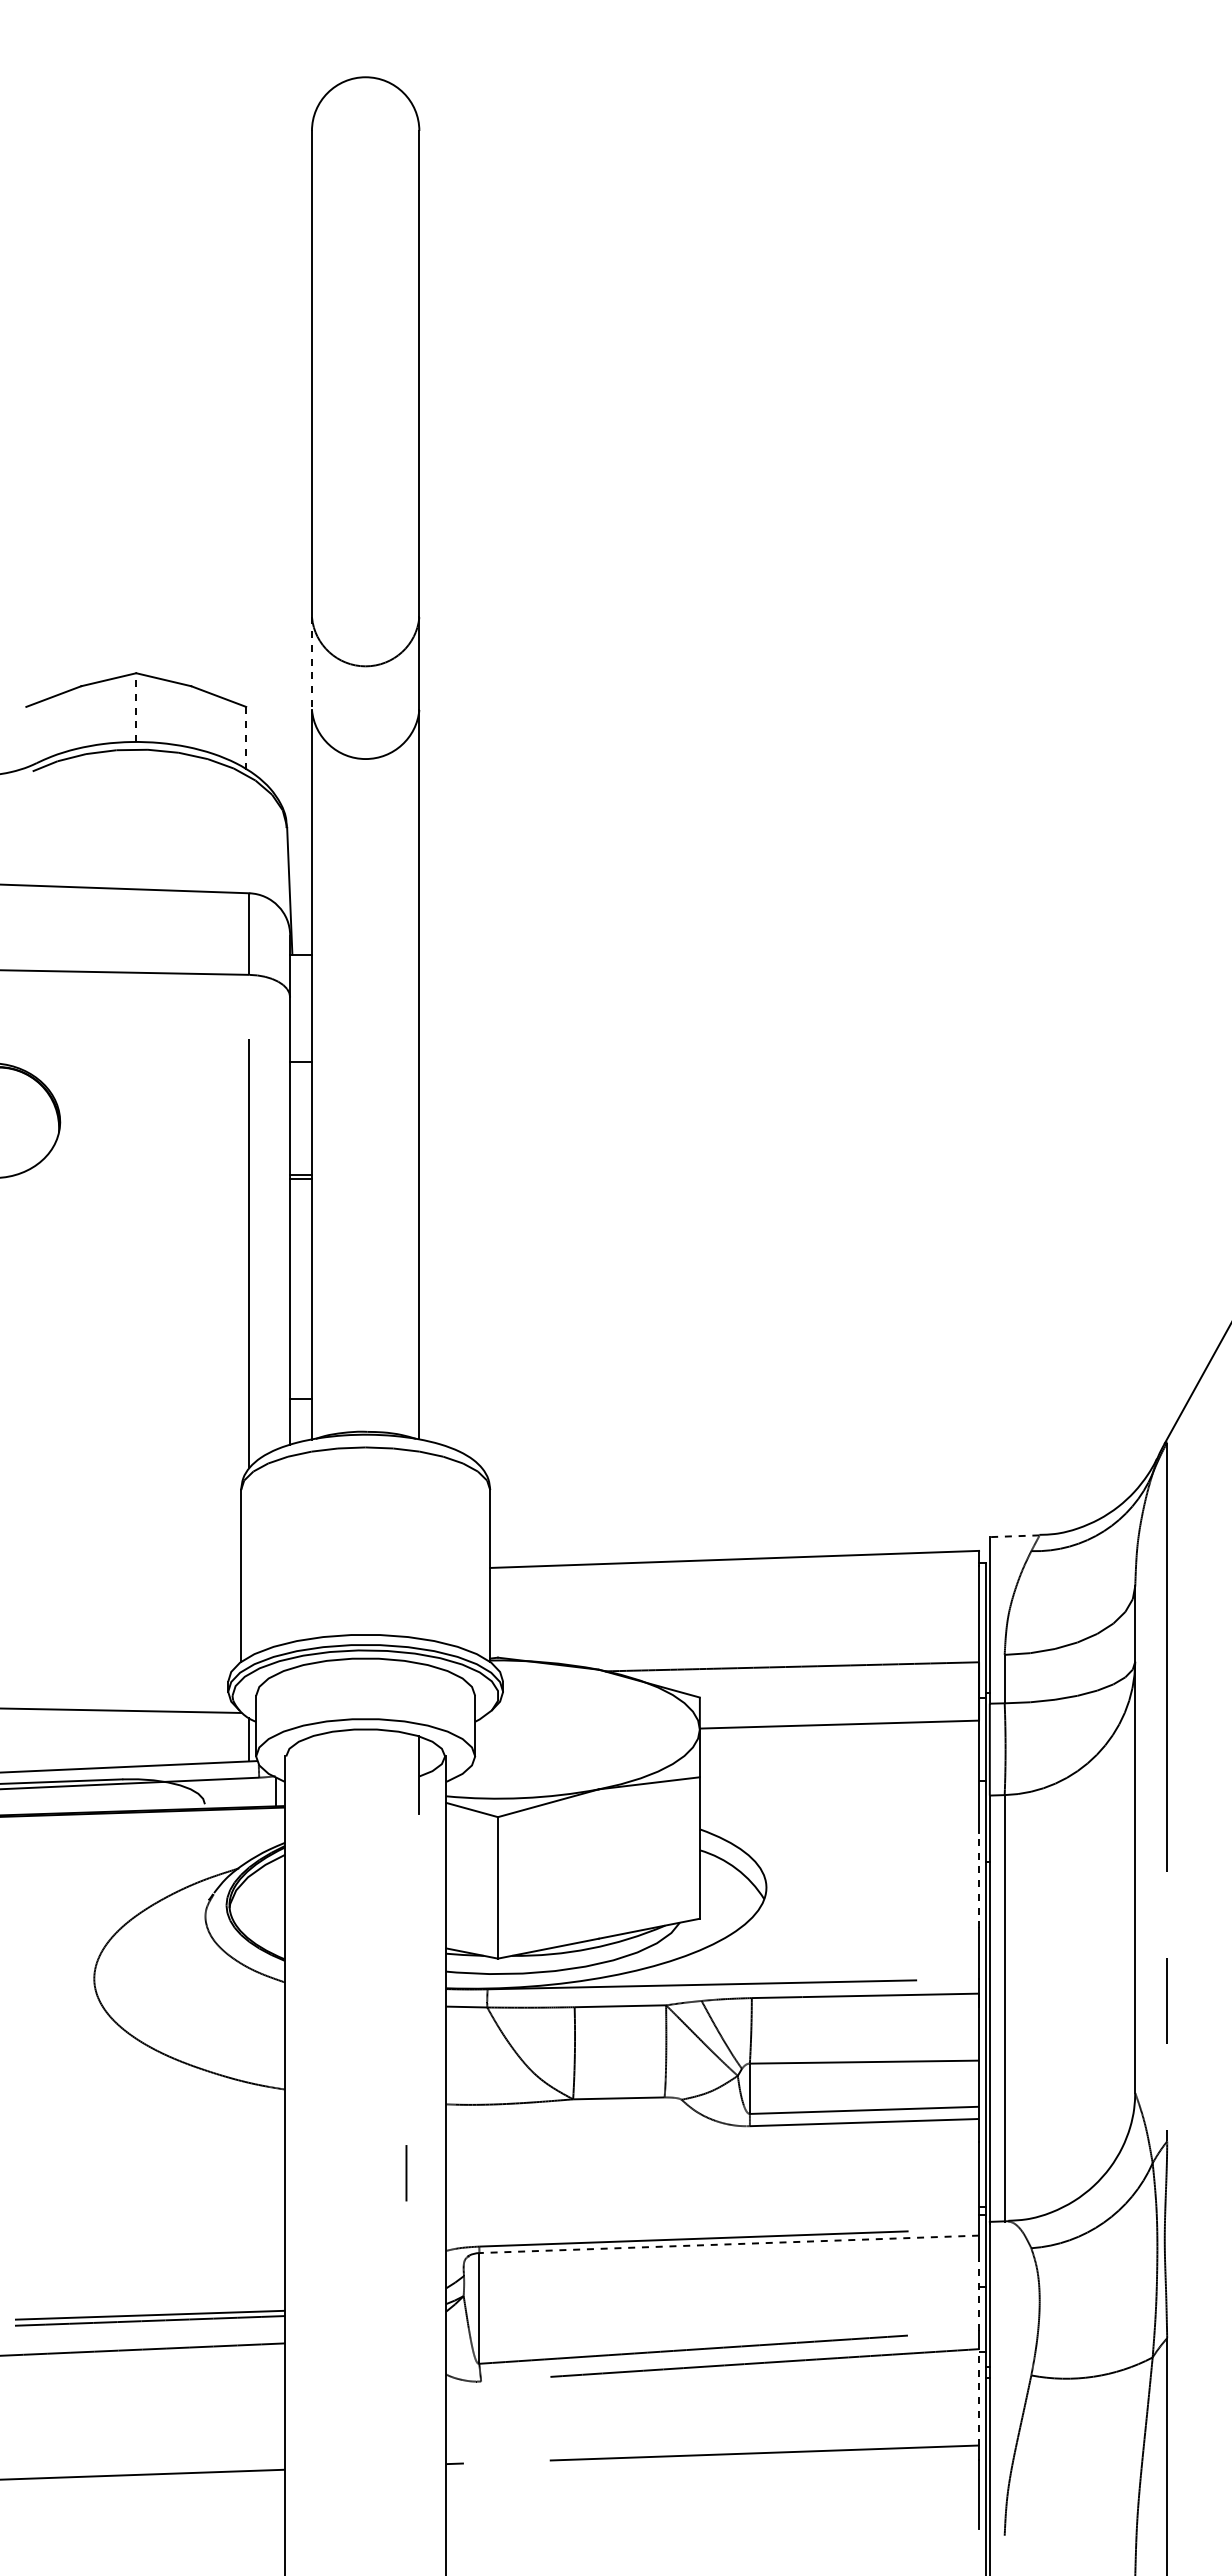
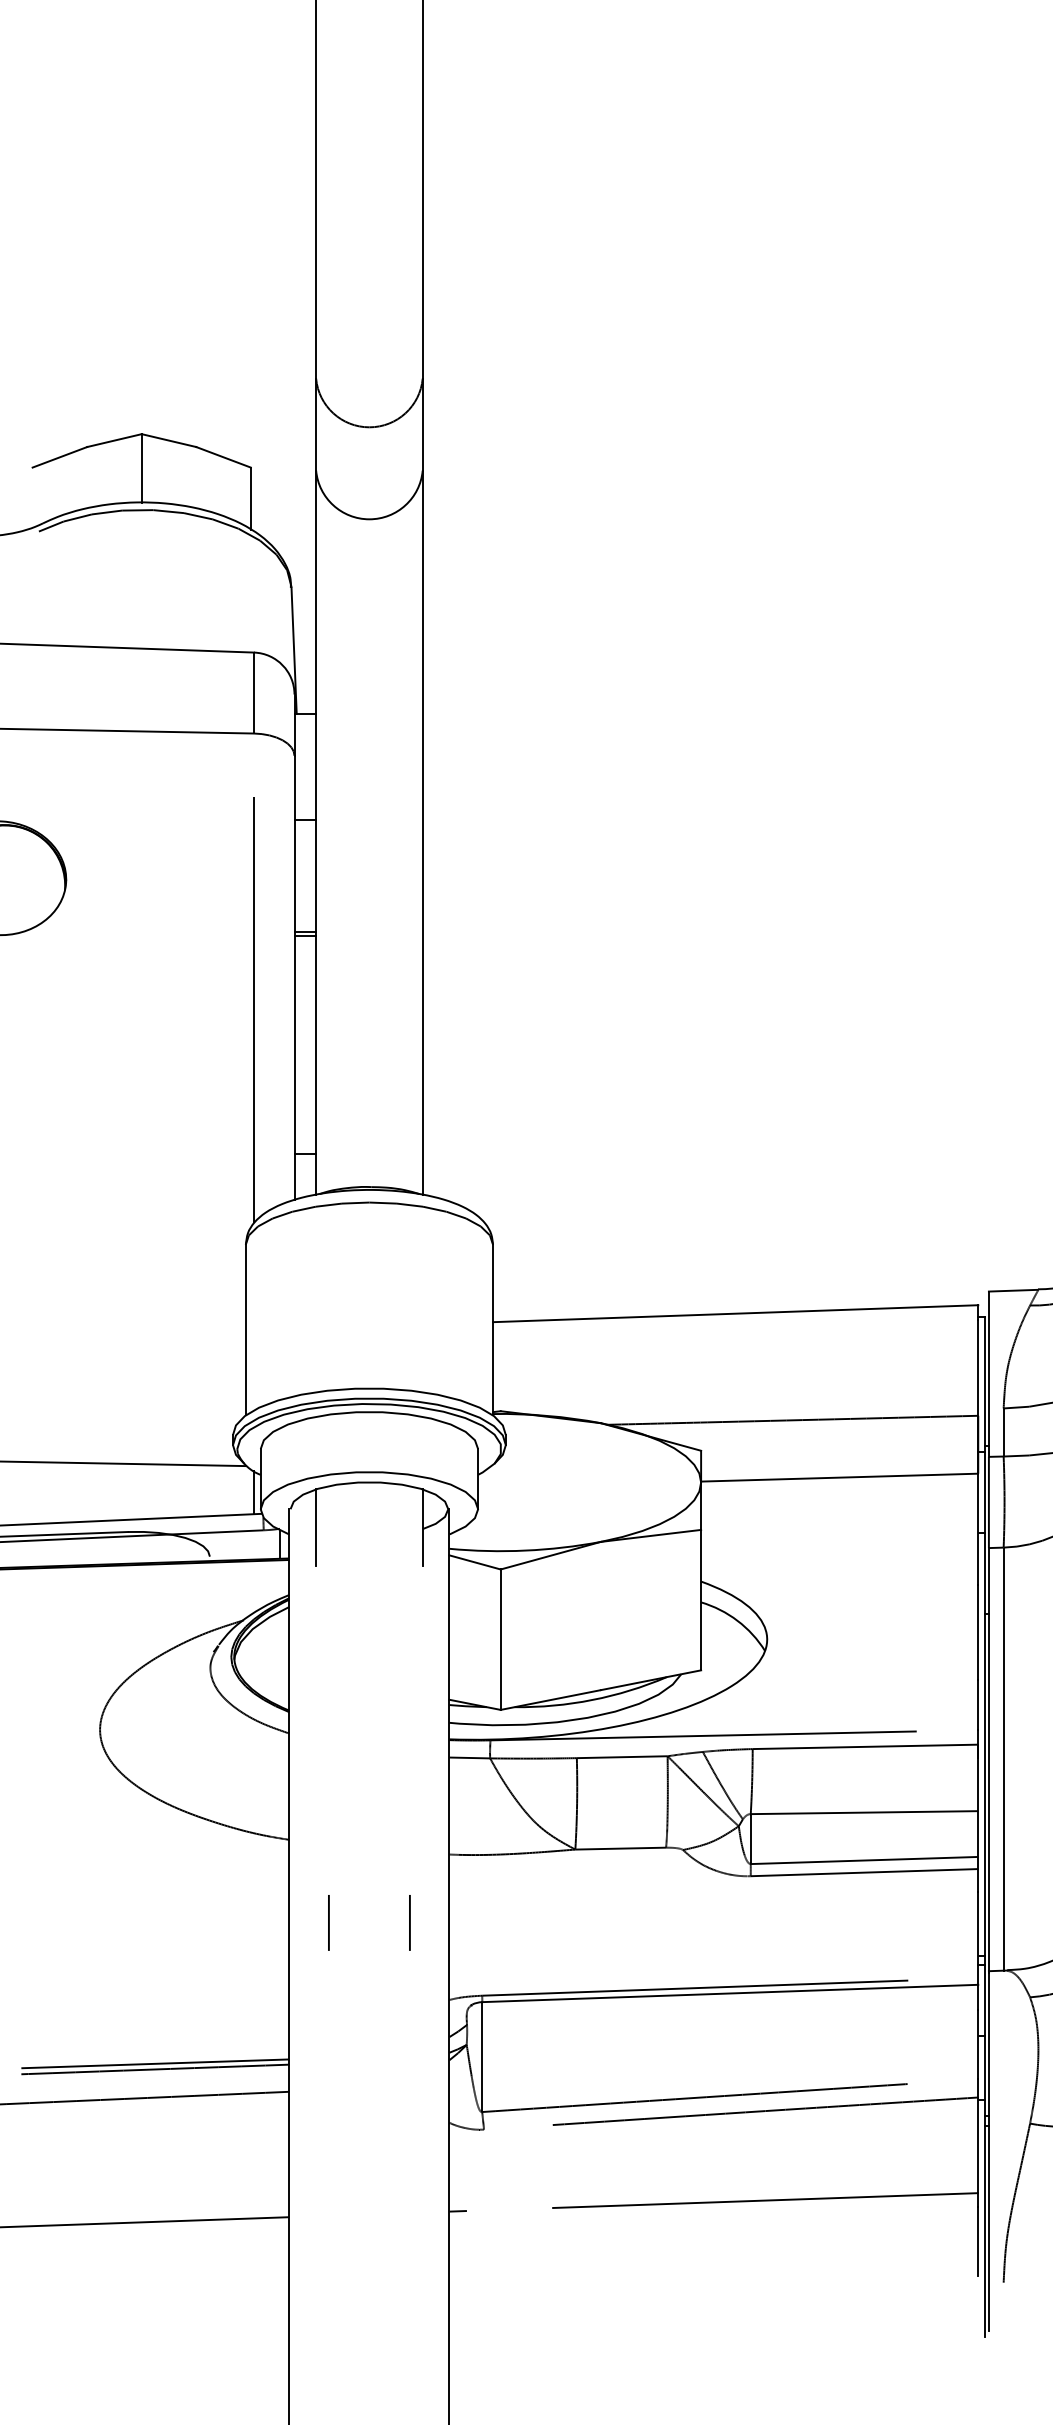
line: (311, 664) -> (315, 425), dashed -> solid
line: (136, 707) -> (141, 468), dashed -> solid
line: (246, 737) -> (251, 497), dashed -> solid
line: (1014, 1536) -> (1013, 1290), dashed -> solid
line: (311, 1774) -> (315, 1527), added
line: (979, 1880) -> (978, 1632), dashed -> solid
line: (324, 2173) -> (328, 1923), added
line: (728, 2244) -> (729, 1993), dashed -> solid
line: (979, 2295) -> (978, 2044), dashed -> solid
line: (979, 2396) -> (978, 2144), dashed -> solid

